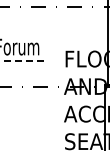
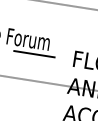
line: (26, 60) -> (35, 54), dashed -> solid

